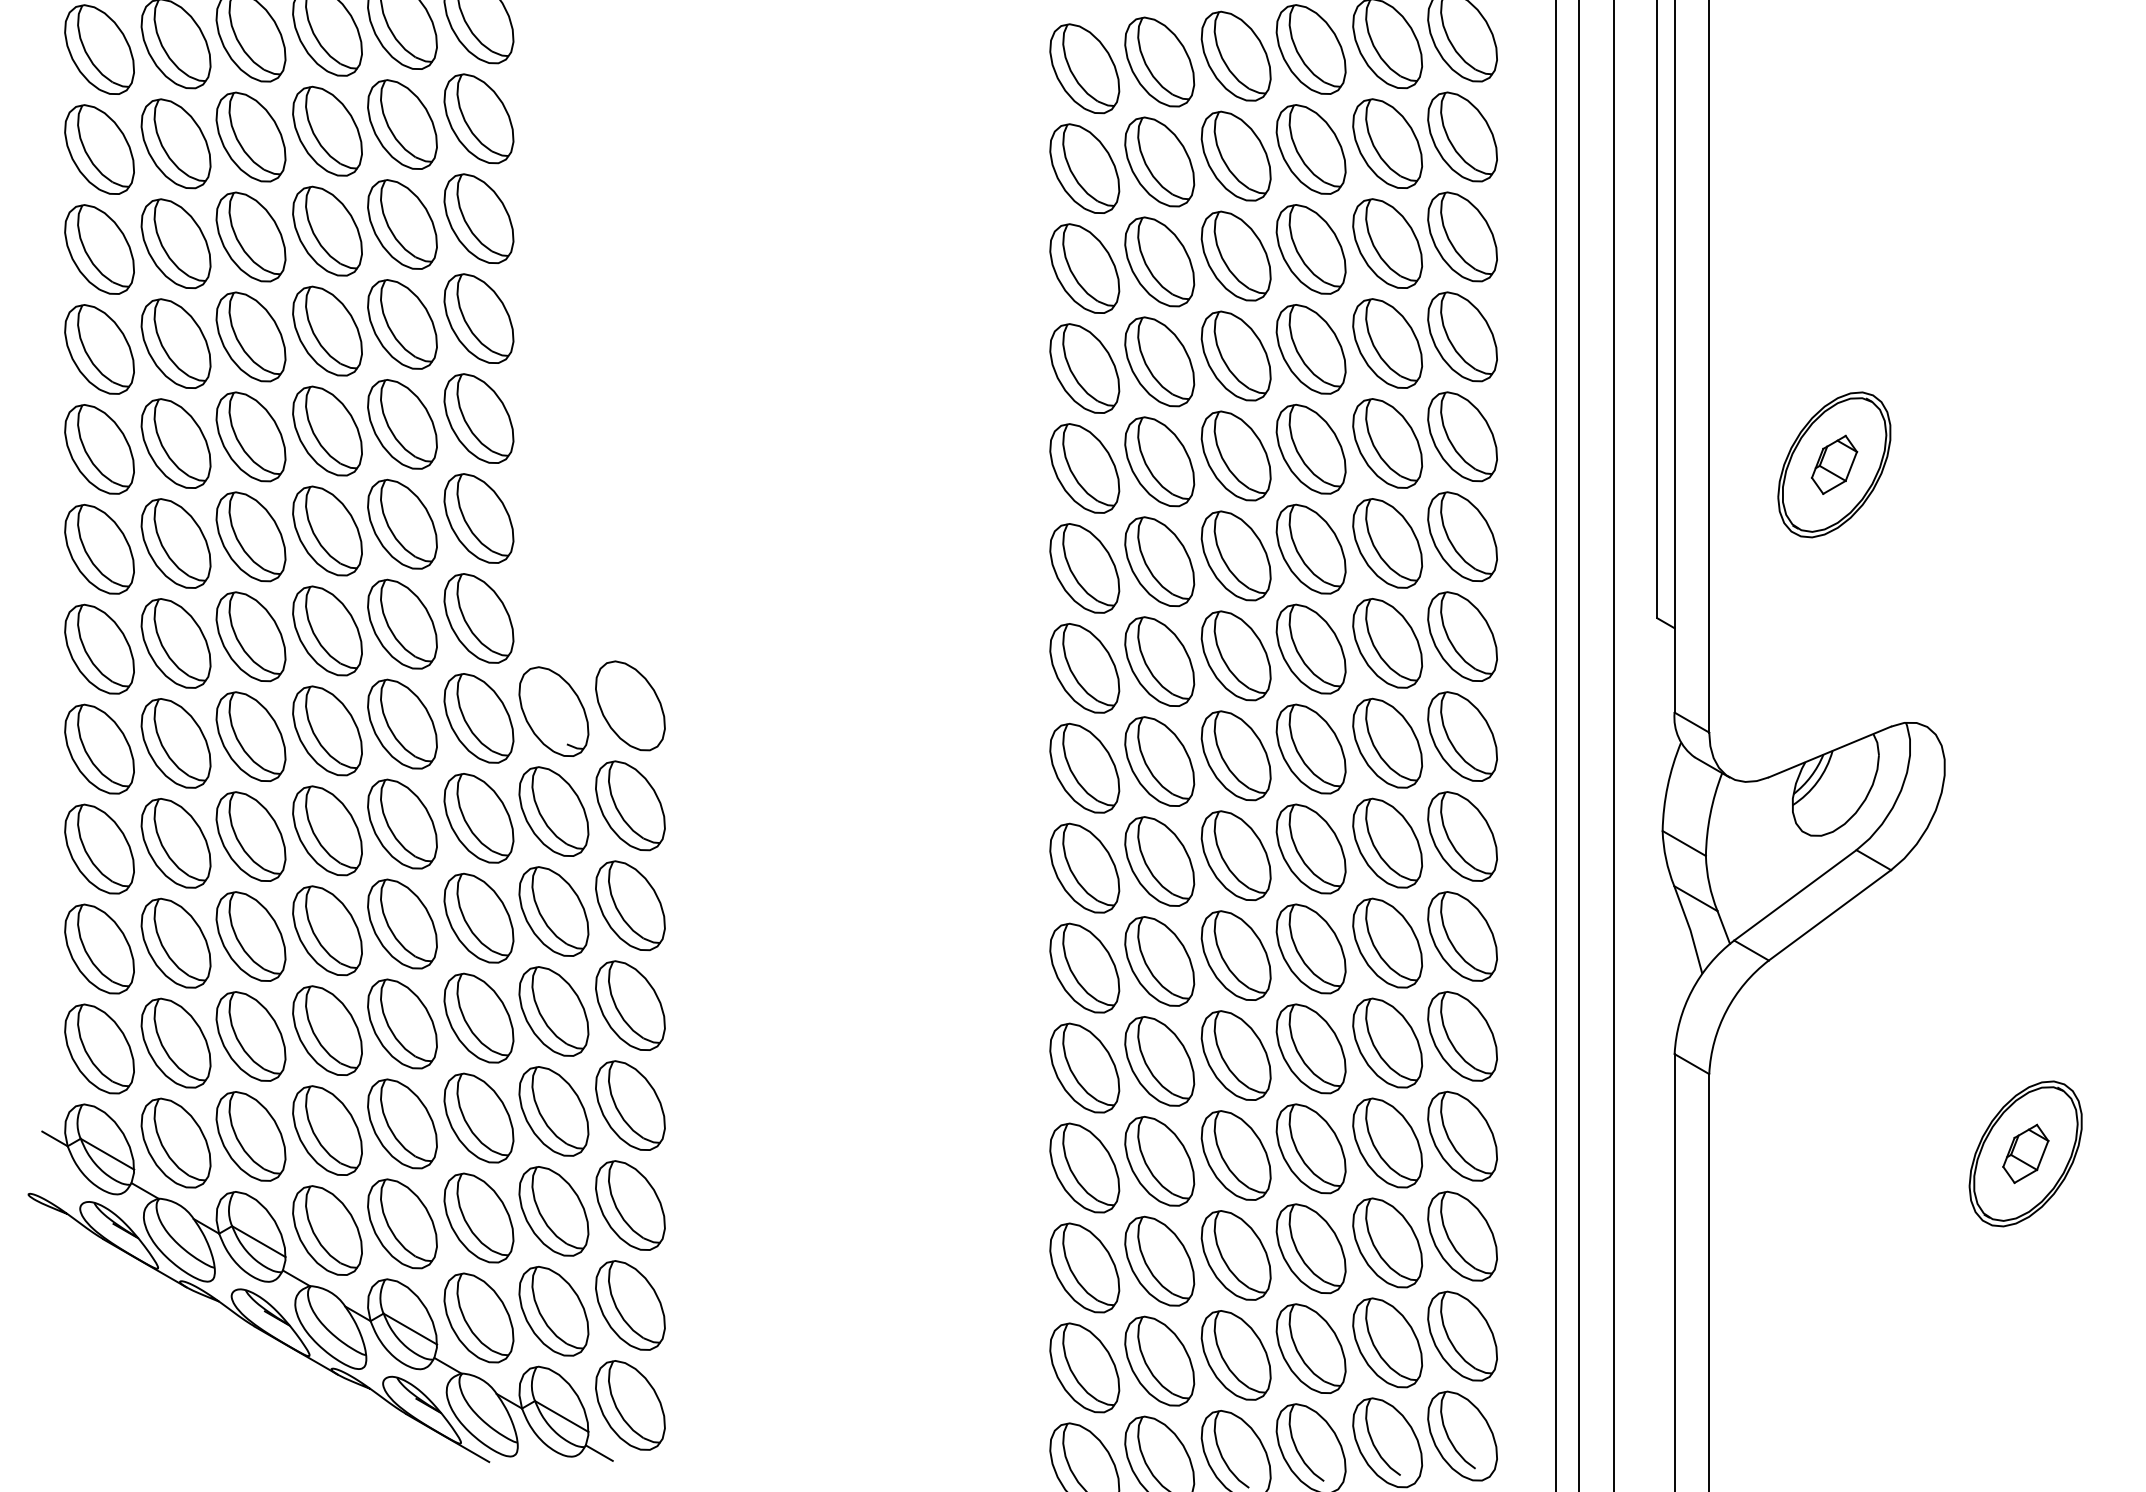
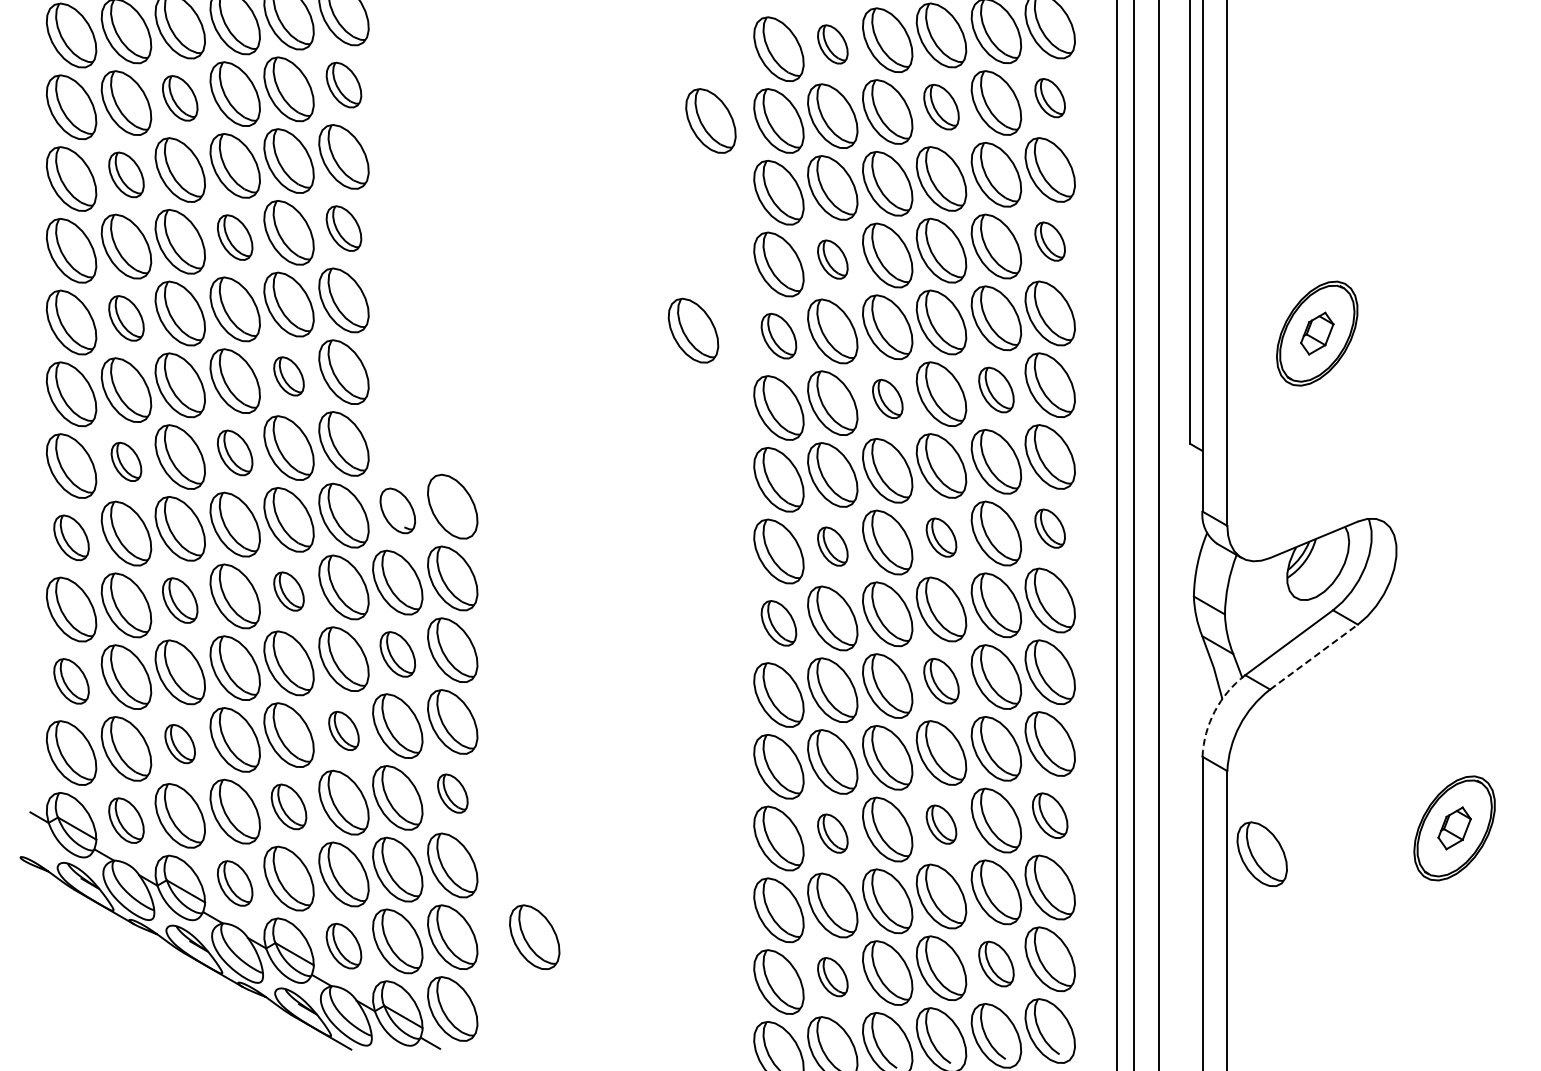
part: (1159, 62) -> (832, 44), size x0.6
part: (478, 117) -> (343, 84), size x0.7
part: (1461, 135) -> (1049, 97), size x0.6
part: (249, 137) -> (179, 98), size x0.7
part: (1311, 148) -> (941, 106), size x0.7
part: (989, 168) -> (710, 120), added
part: (176, 243) -> (126, 174), size x0.7
part: (478, 318) -> (343, 228), size x0.7
part: (326, 330) -> (234, 237), size x0.7
part: (1461, 336) -> (1049, 241), size x0.6
part: (1159, 361) -> (832, 259), size x0.6
part: (176, 443) -> (126, 318), size x0.7
part: (965, 460) -> (693, 330), added
part: (1084, 467) -> (778, 335), size x0.7
part: (401, 524) -> (288, 376), size x0.6
part: (1387, 542) -> (996, 389), size x0.7
part: (1235, 555) -> (887, 398), size x0.6
part: (326, 630) -> (234, 452), size x0.7
part: (176, 642) -> (126, 461), size x0.6
part: (553, 711) -> (397, 510), size x0.7
part: (1461, 736) -> (1049, 528), size x0.6
part: (99, 748) -> (71, 537), size x0.7
part: (1311, 748) -> (941, 537), size x0.6
part: (1159, 761) -> (832, 546), size x0.6
part: (401, 823) -> (288, 591), size x0.6
part: (249, 836) -> (179, 600), size x0.7
part: (1084, 868) -> (778, 623), size x0.7
part: (553, 911) -> (397, 654), size x0.7
line: (1830, 915) -> (1314, 657), solid -> dashed
part: (1311, 947) -> (941, 680), size x0.7
part: (99, 949) -> (71, 681), size x0.7
arc: (1691, 991) -> (1214, 711), solid -> dashed
part: (478, 1017) -> (343, 730), size x0.6
part: (249, 1035) -> (179, 743), size x0.6
part: (630, 1105) -> (452, 793), size x0.6
part: (401, 1123) -> (288, 806), size x0.7
part: (1461, 1135) -> (1049, 815), size x0.7
part: (176, 1142) -> (126, 820), size x0.7
part: (1311, 1148) -> (941, 824), size x0.6
part: (1159, 1161) -> (832, 833), size x0.6
part: (1756, 1188) -> (1261, 853), added
part: (326, 1230) -> (234, 883), size x0.7
part: (744, 1304) -> (534, 936), added
part: (478, 1317) -> (343, 945), size x0.7
part: (1387, 1342) -> (996, 963), size x0.7
part: (1159, 1360) -> (832, 976), size x0.6

